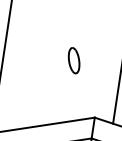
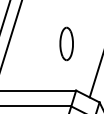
part: (73, 60) -> (66, 43), size x1.6

